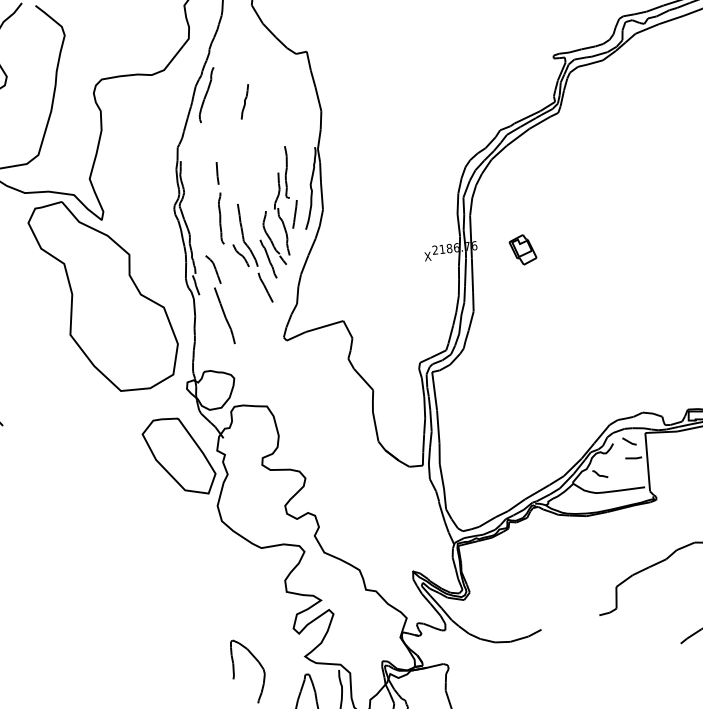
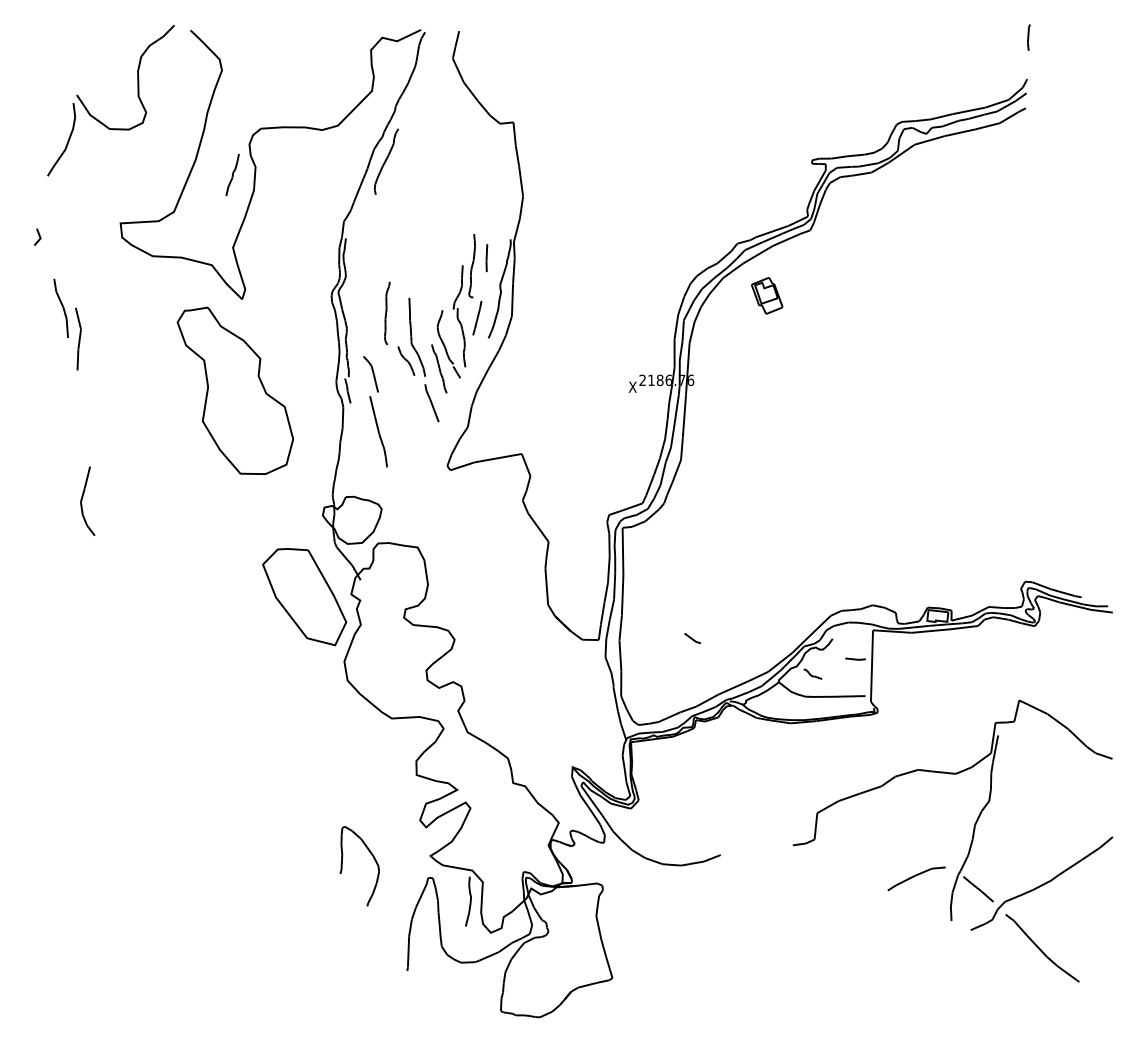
curve: (244, 101) -> (232, 174), moved
line: (217, 173) -> (486, 258), moved
part: (523, 249) -> (767, 295), moved
part: (104, 295) -> (235, 390), size x0.7
line: (629, 441) -> (692, 638), moved

